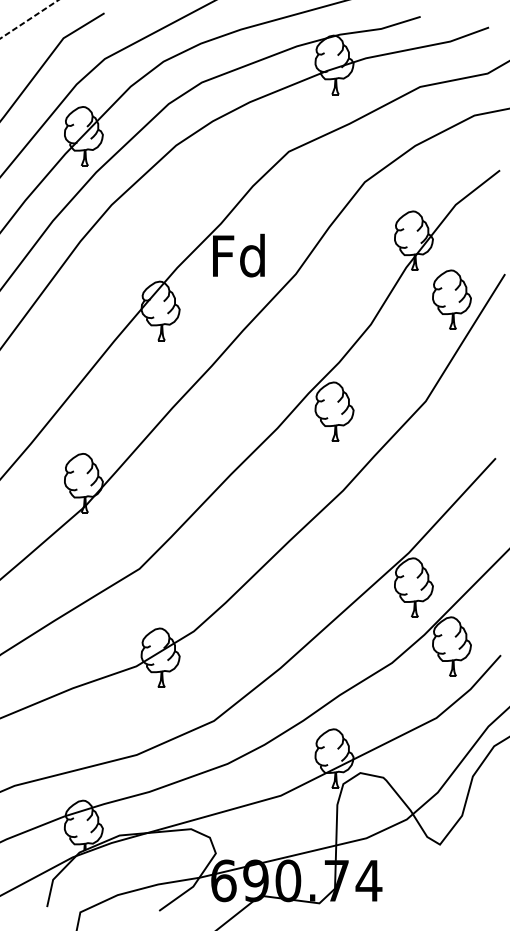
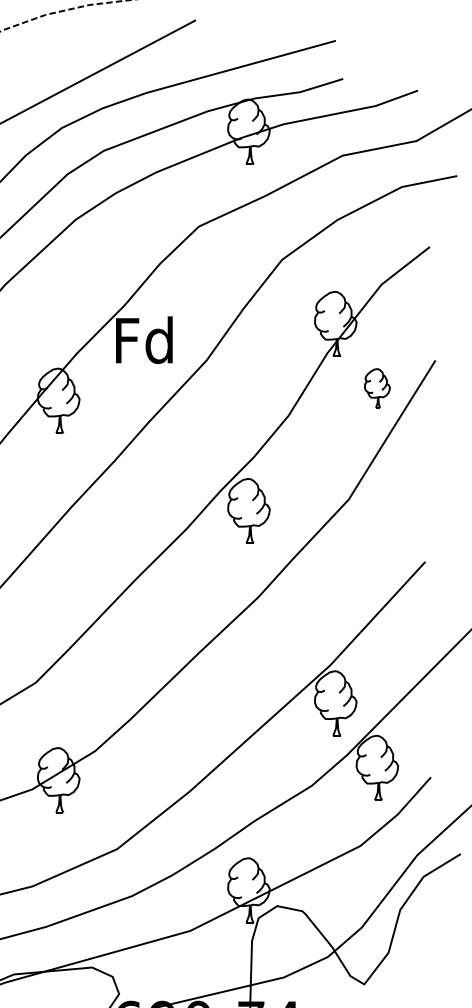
part: (451, 299) -> (376, 388), size x0.6

